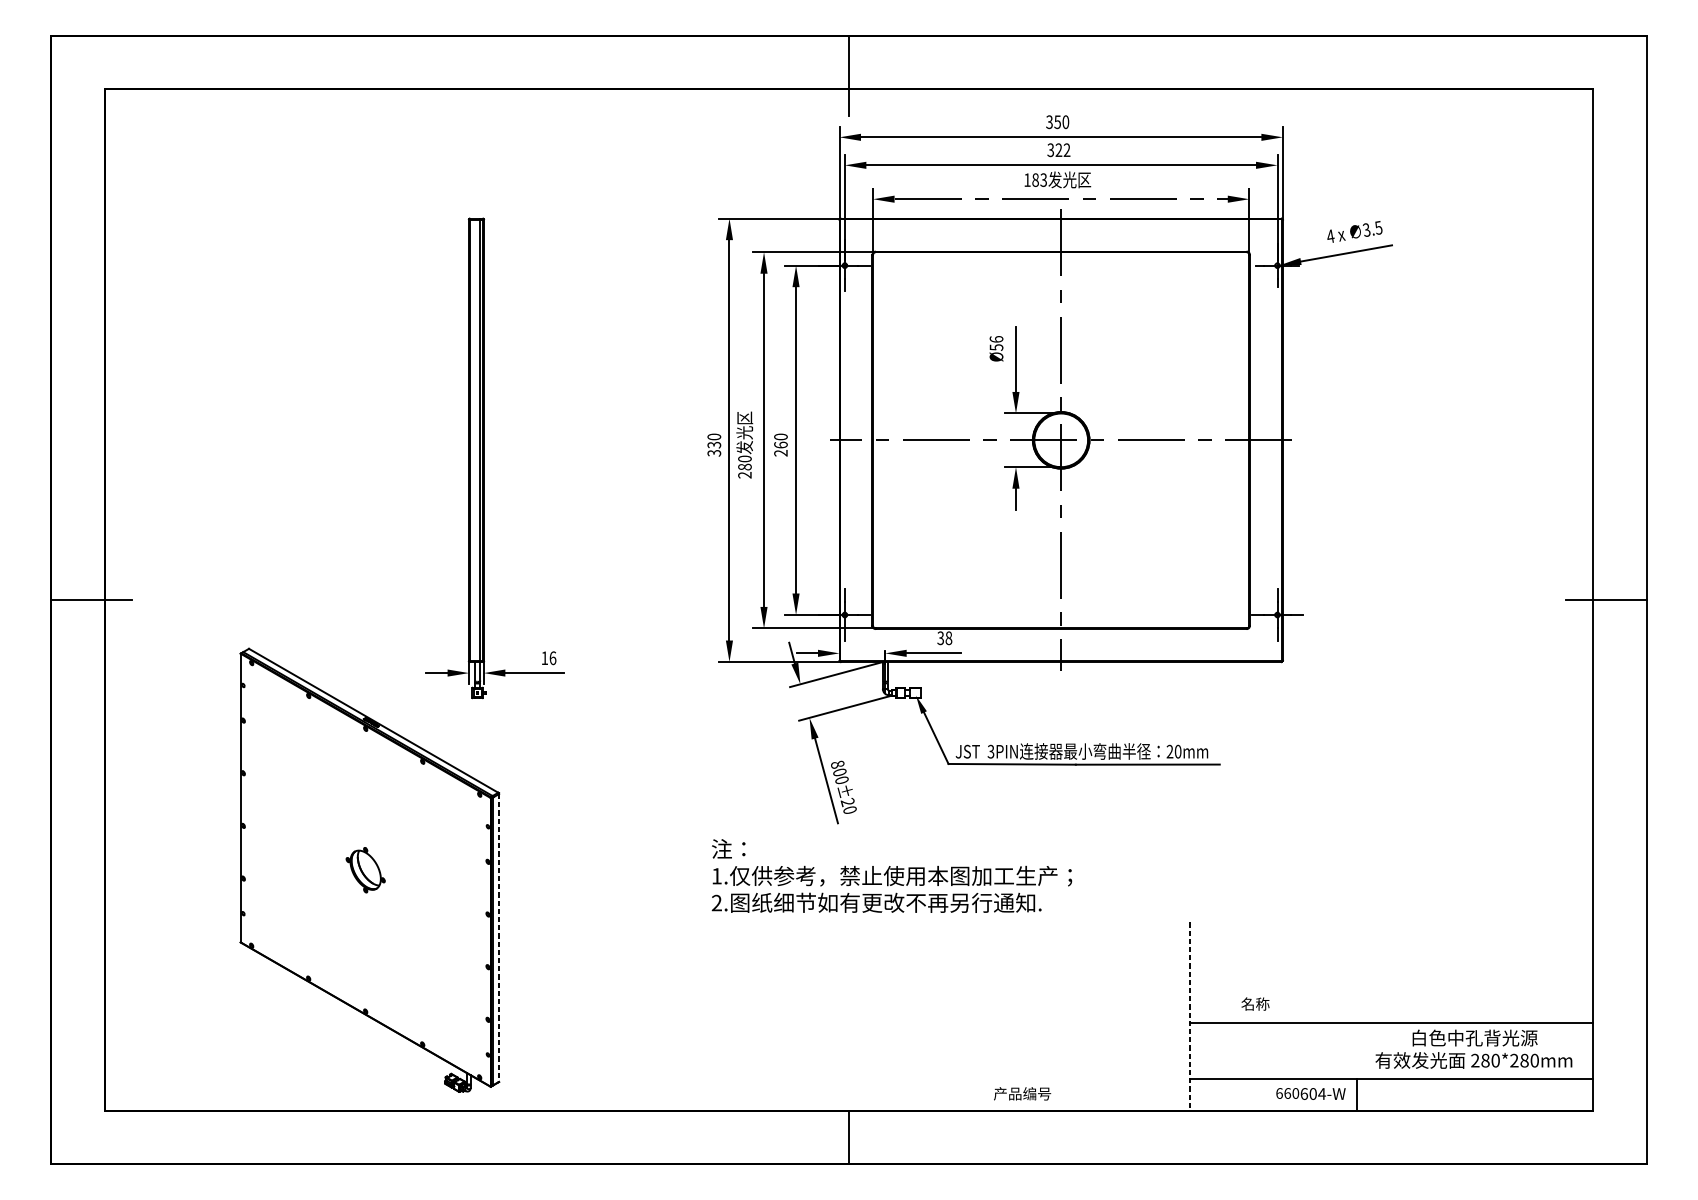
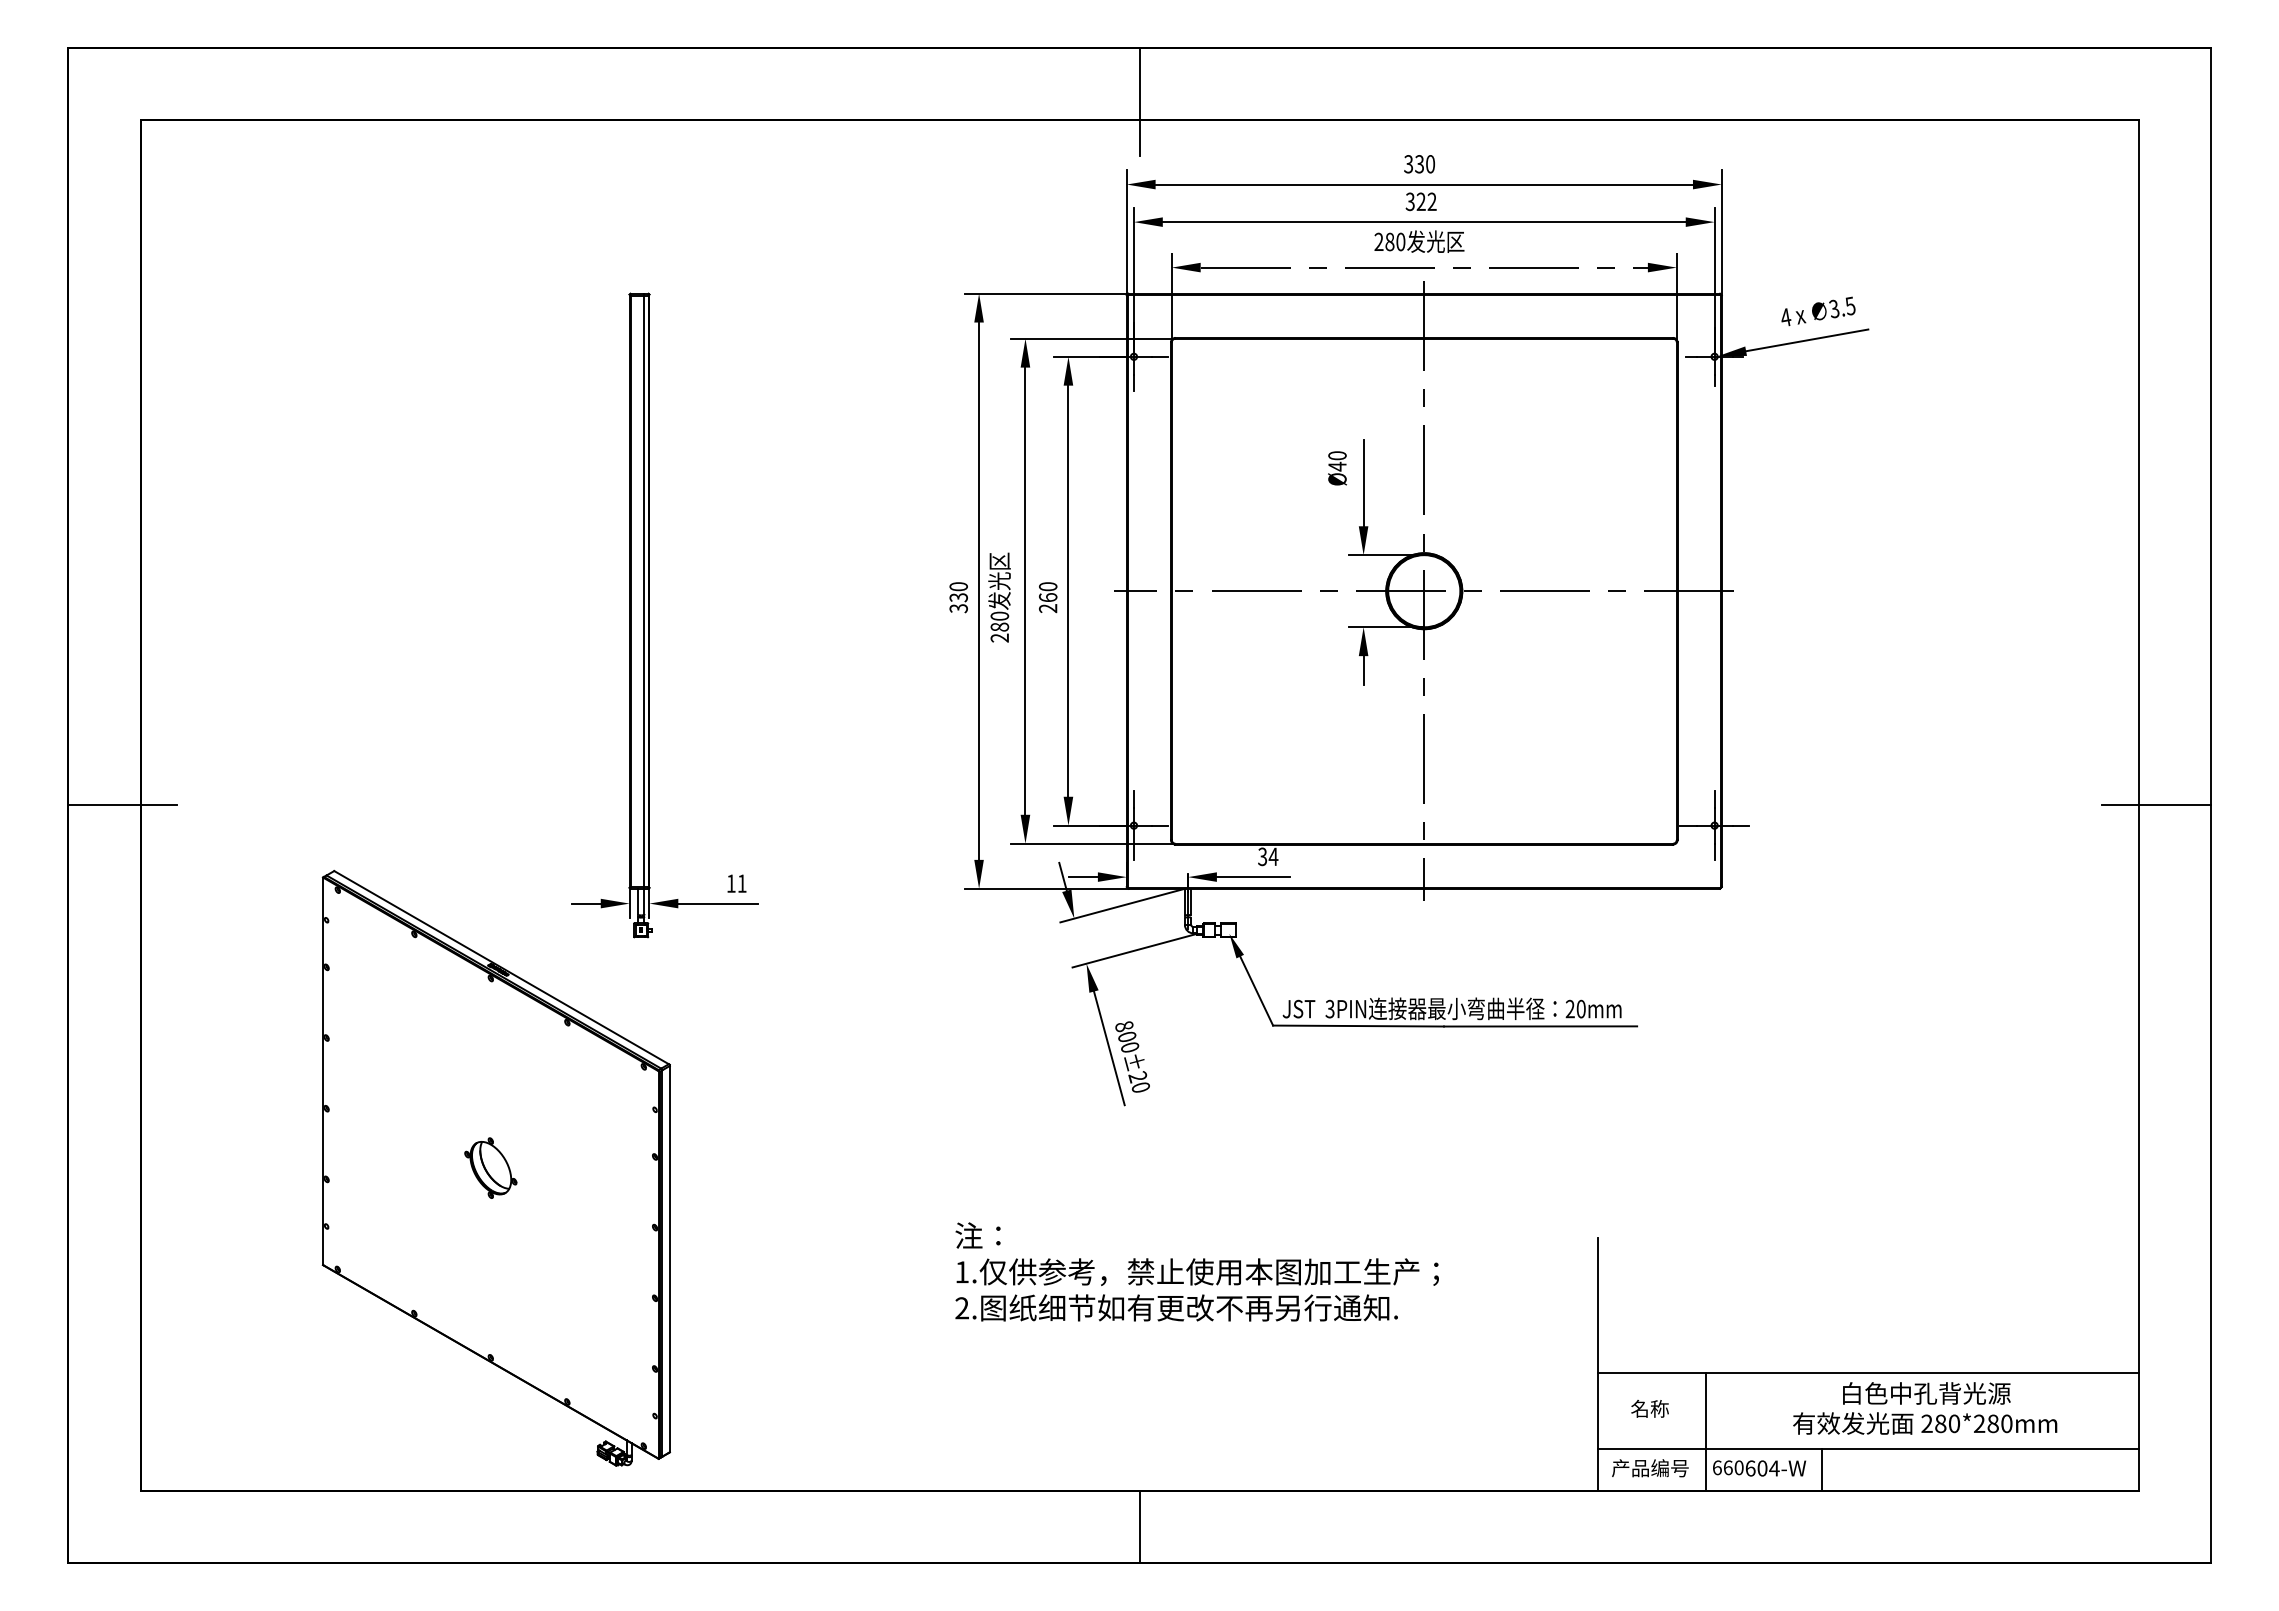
text: (1057, 121) -> (1419, 163), 350 -> 330
text: (1035, 179) -> (1389, 241), 183 -> 280
text: (996, 343) -> (1337, 461), Ø56 -> Ø40
text: (948, 638) -> (1273, 856), 38 -> 34
text: (553, 658) -> (742, 883), 16 -> 11
text: (891, 875) -> (1196, 1271), moved
line: (498, 938) -> (669, 1259), dashed -> solid
text: (1255, 1003) -> (1649, 1408), moved
line: (1190, 1017) -> (1597, 1365), dashed -> solid
text: (1474, 1049) -> (1925, 1408), moved
line: (1271, 1066) -> (1706, 1431), added
text: (1022, 1094) -> (1650, 1468), moved

